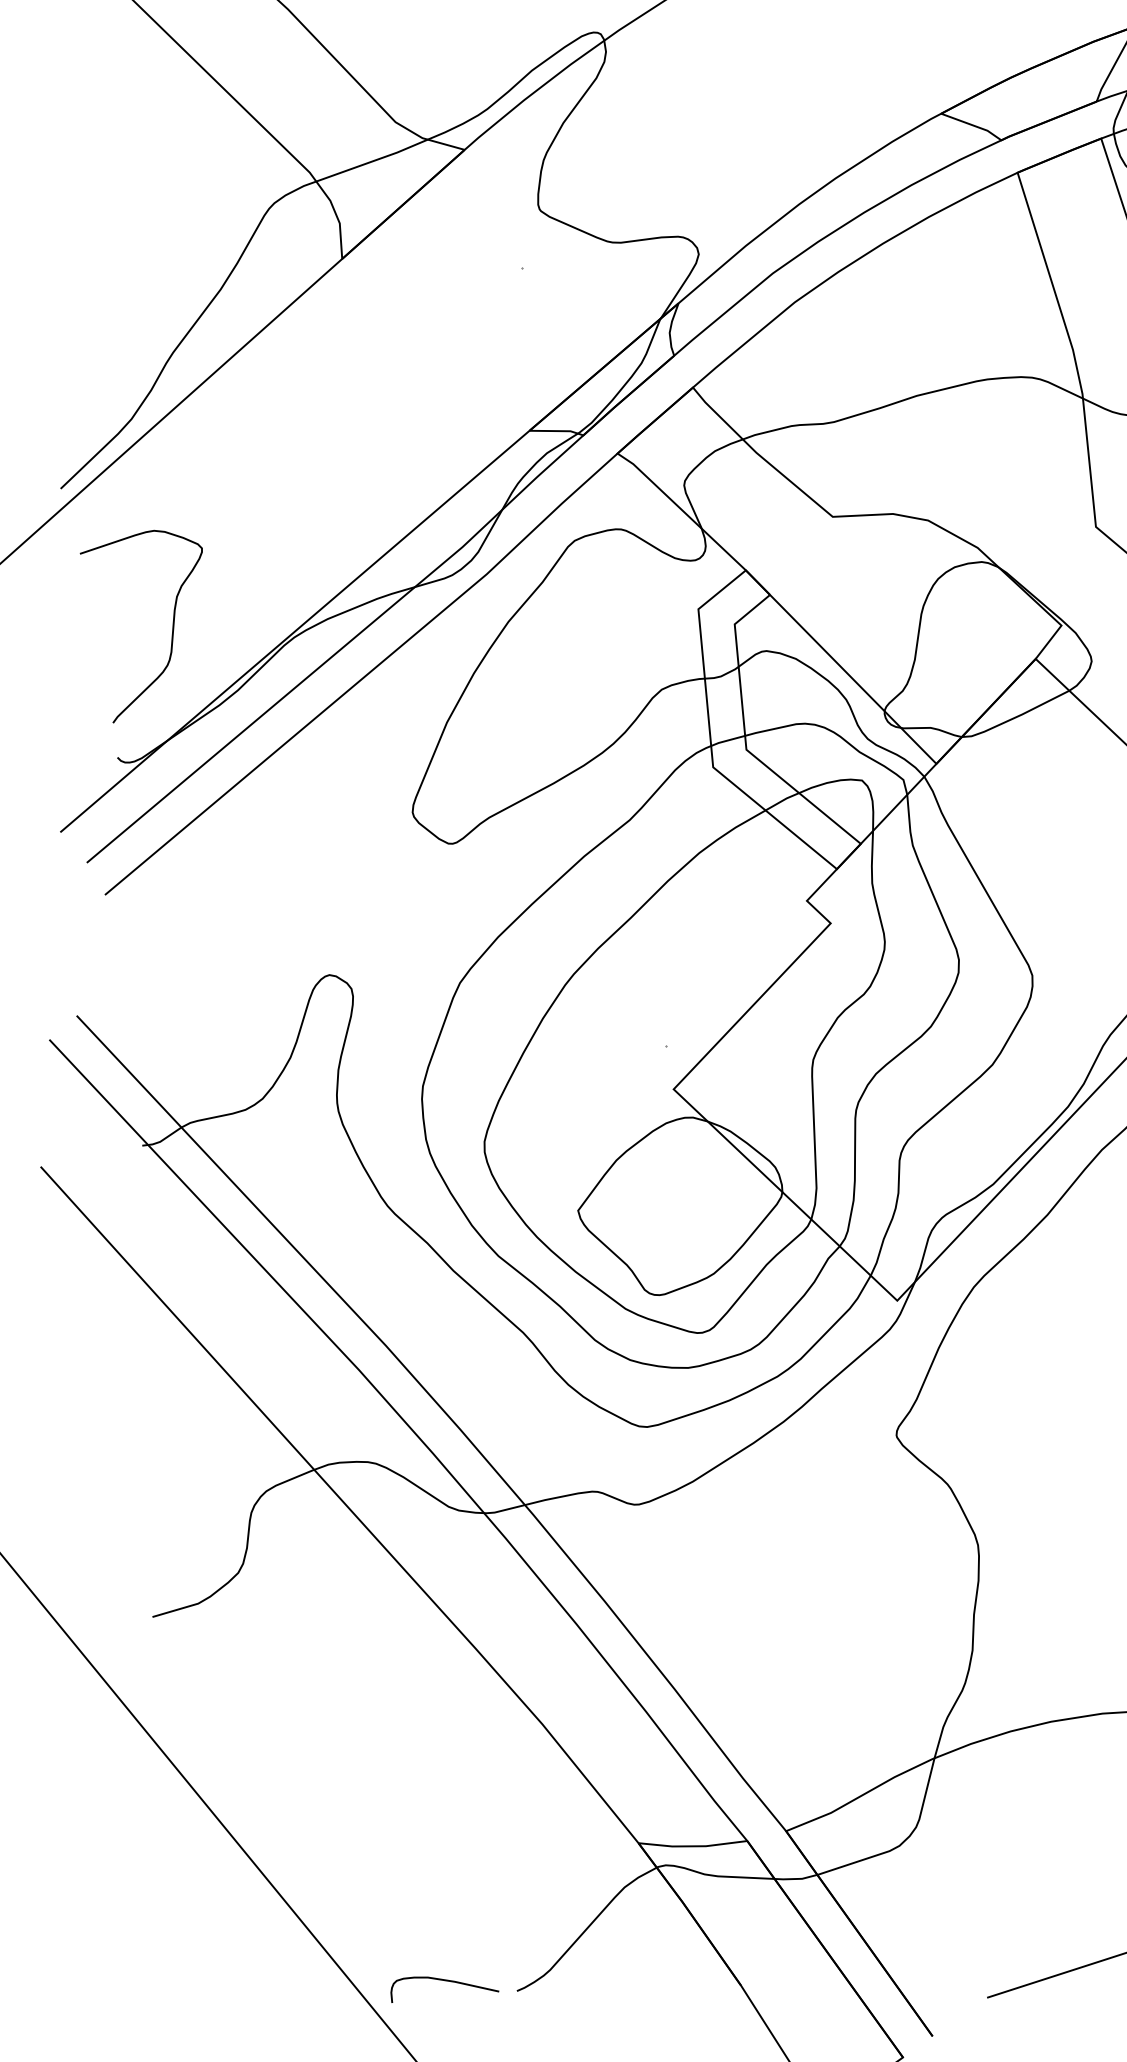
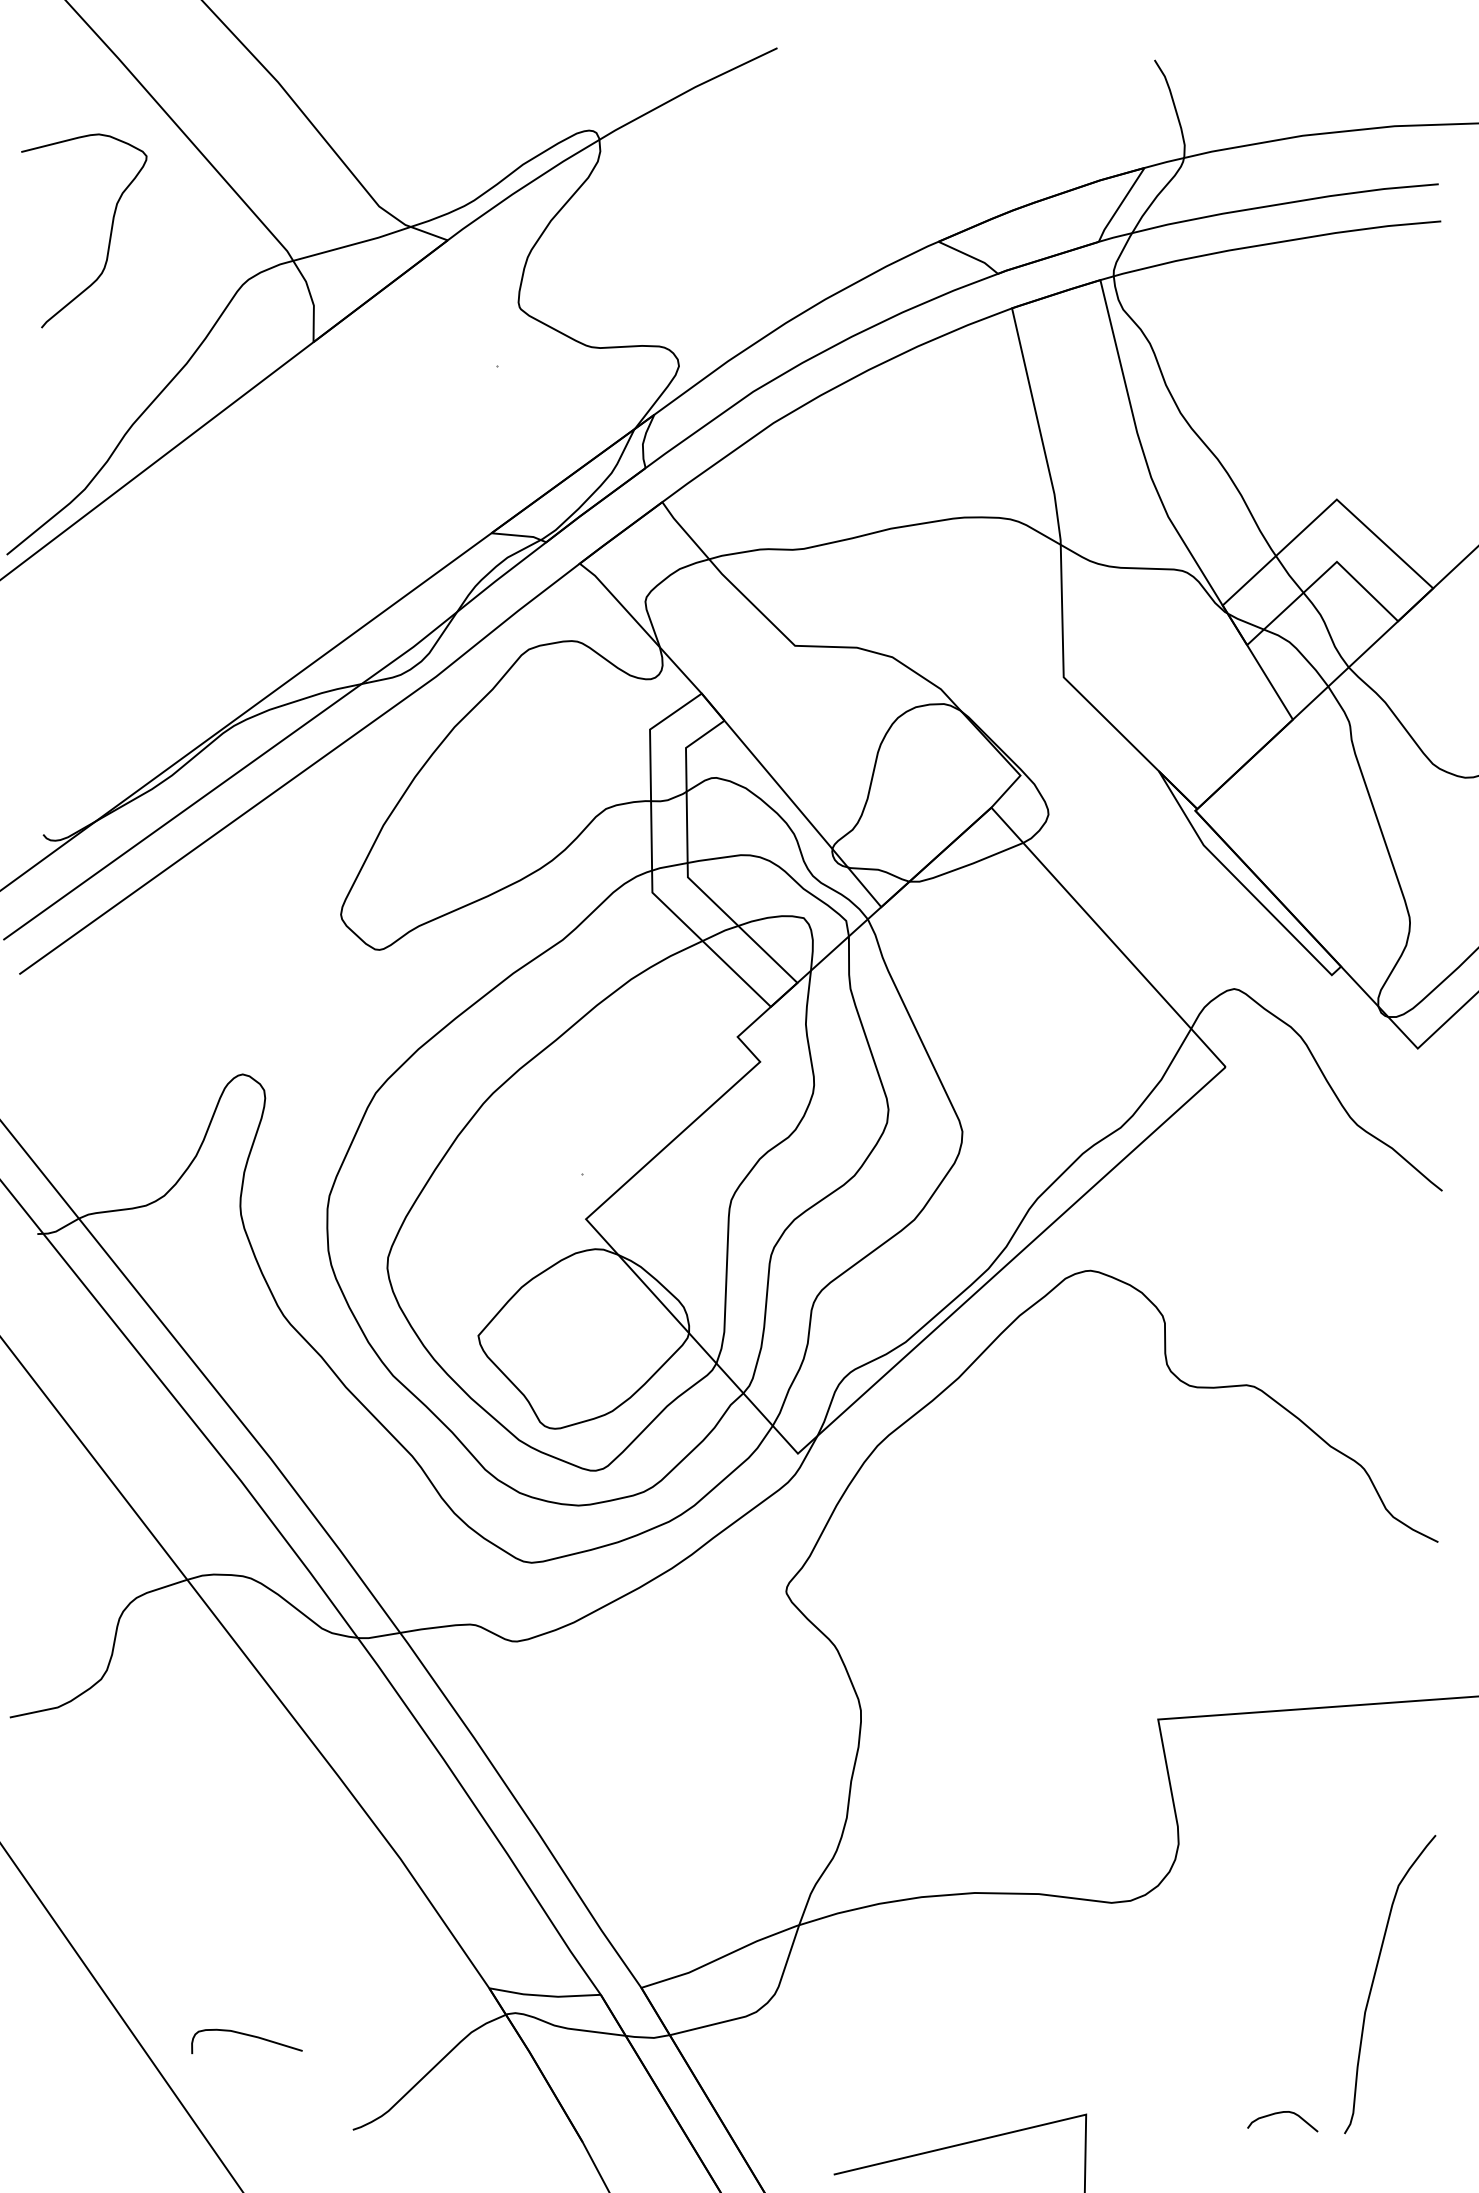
curve: (172, 629) -> (109, 236), moved
curve: (446, 1981) -> (249, 2036), moved

